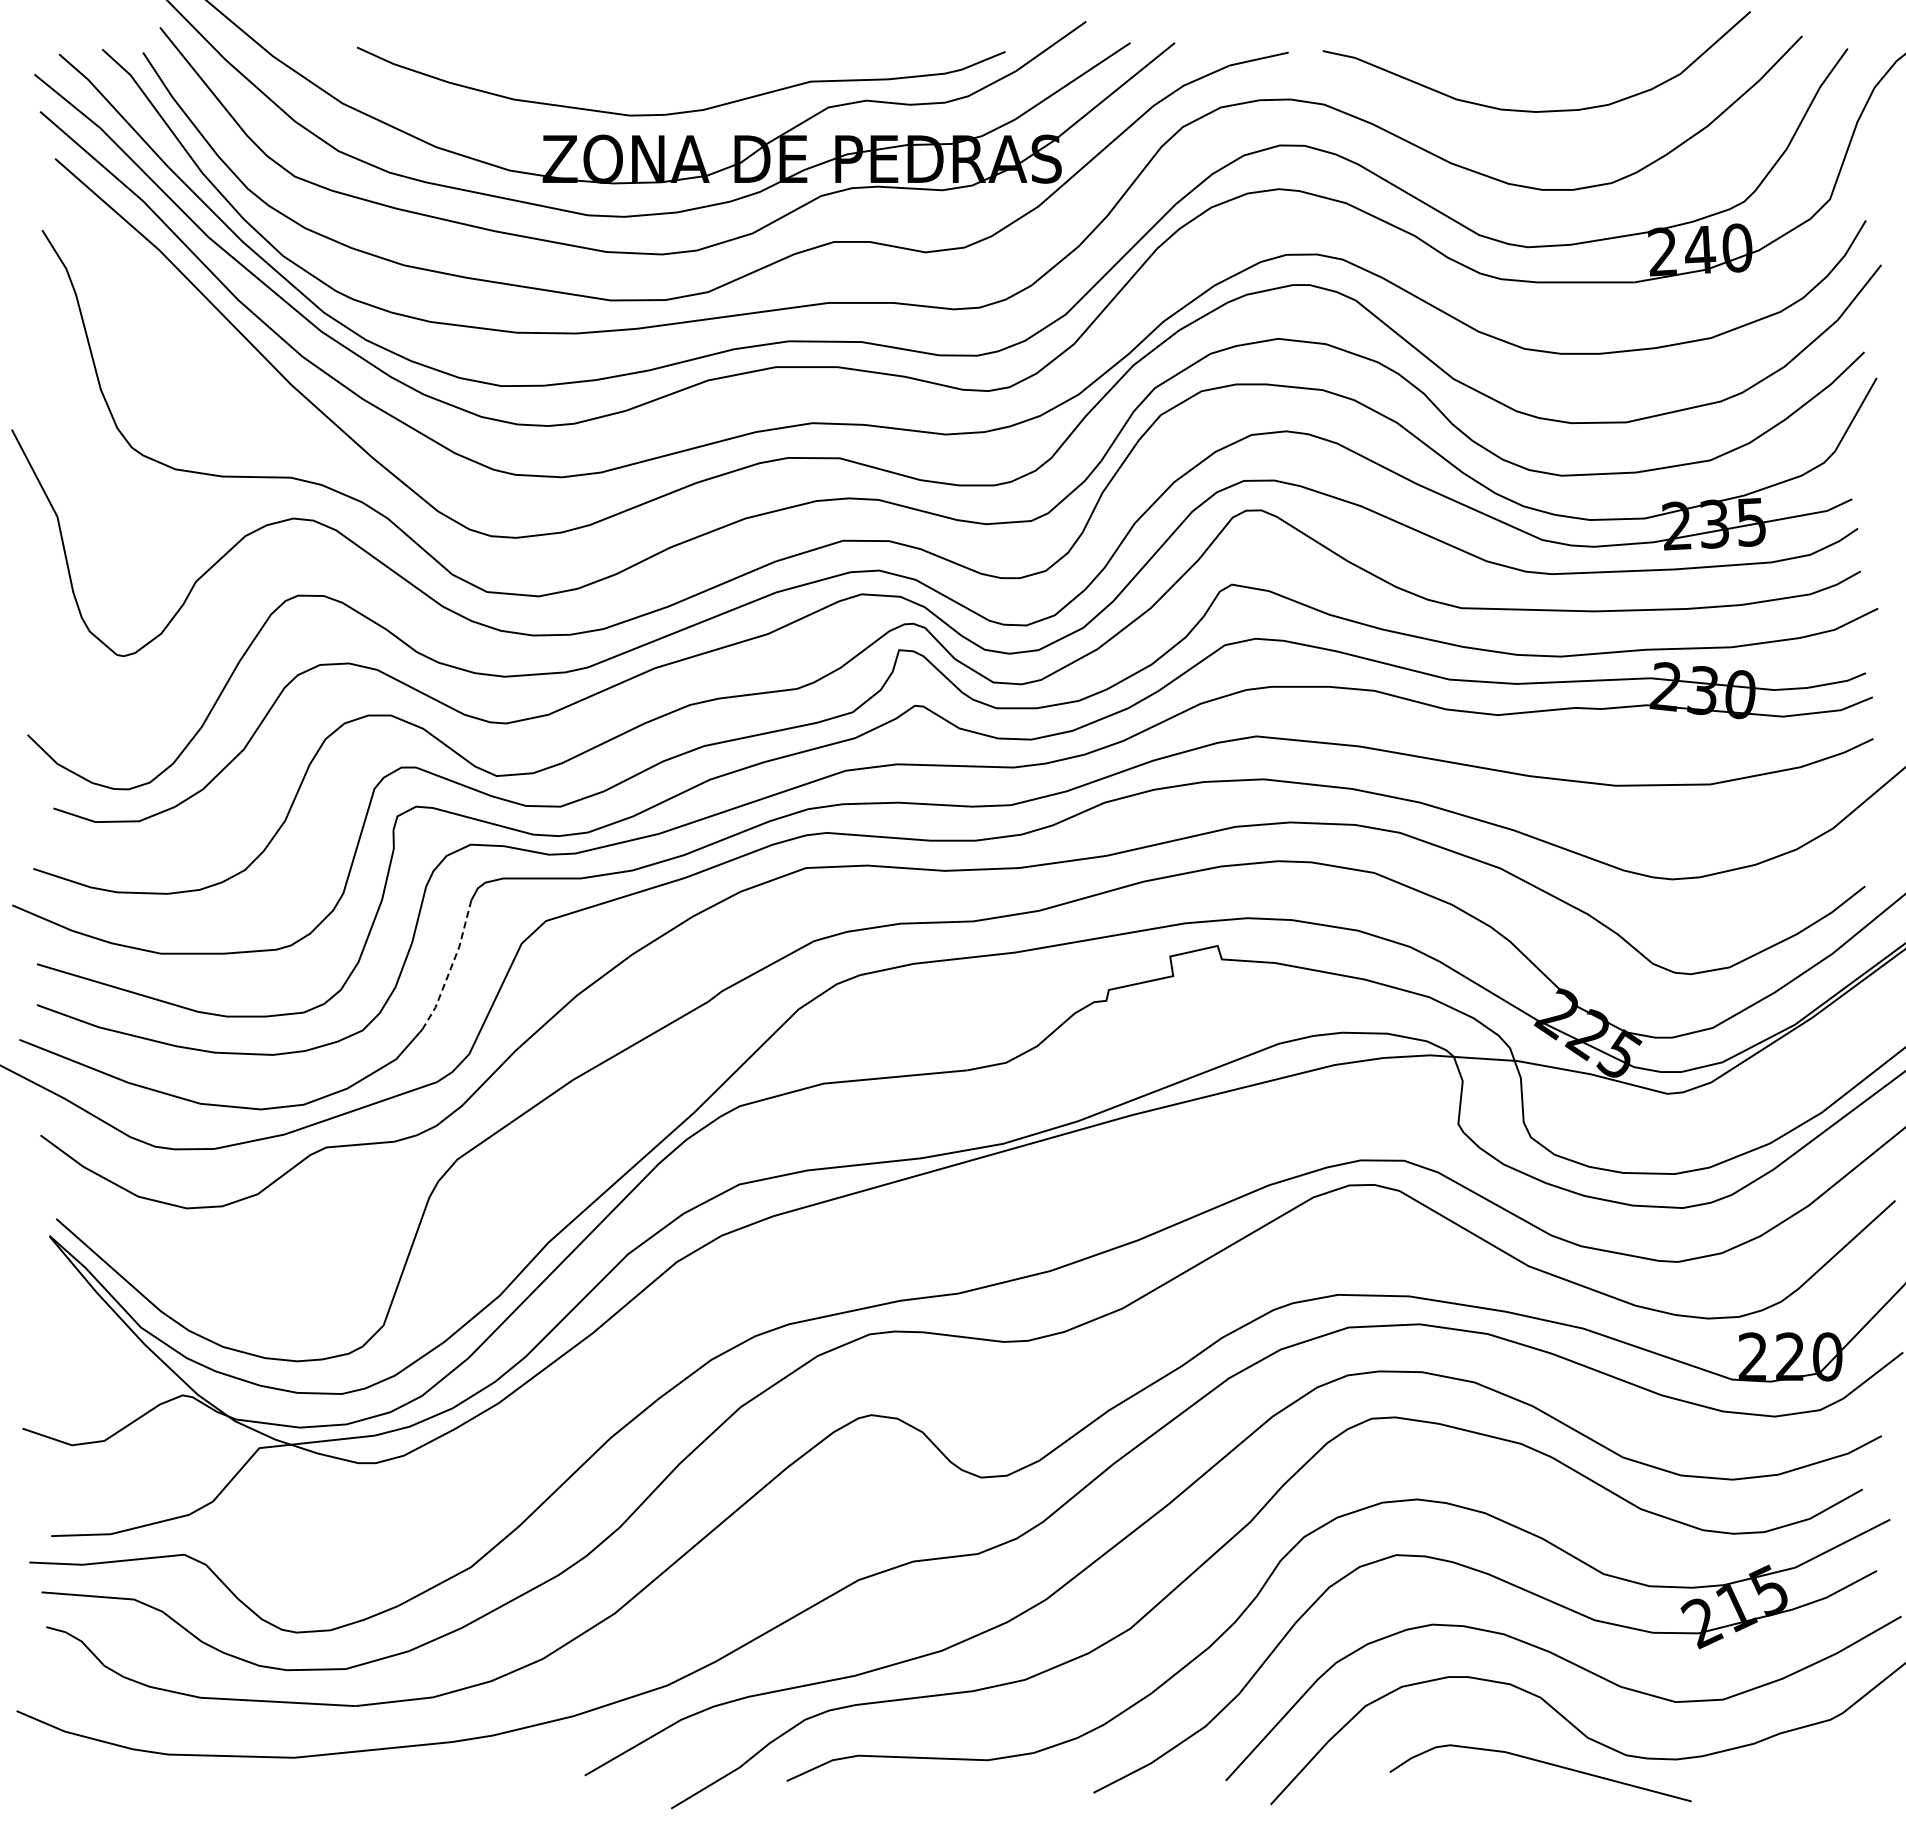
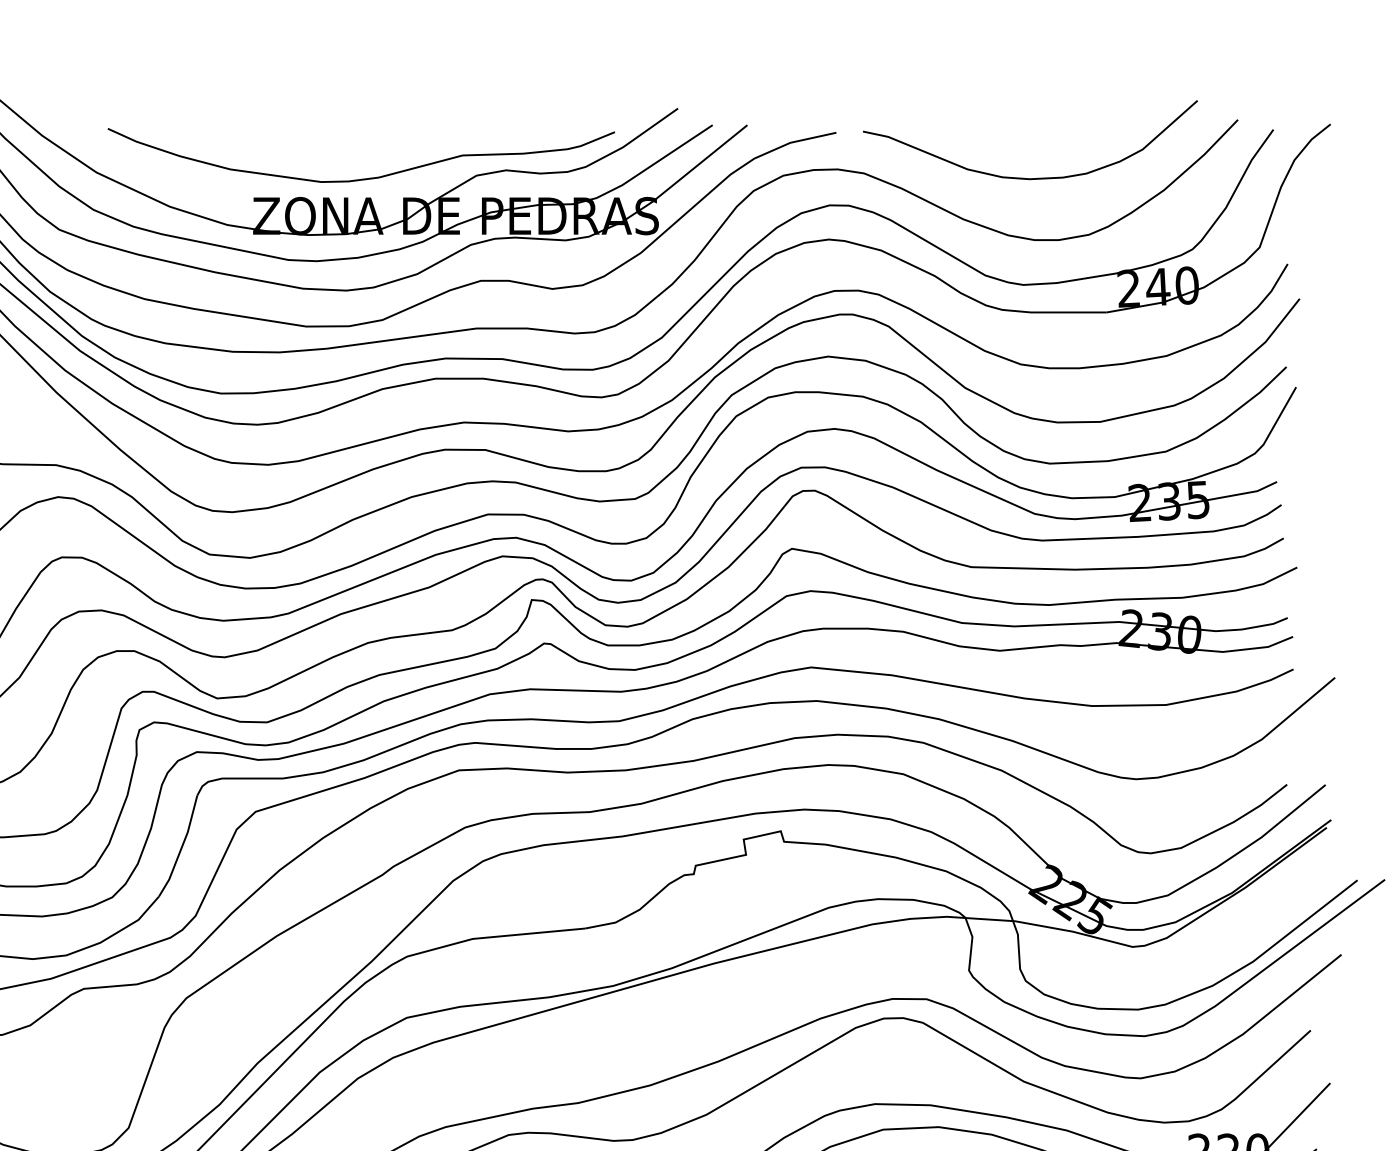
line: (451, 966) -> (181, 847), dashed -> solid

